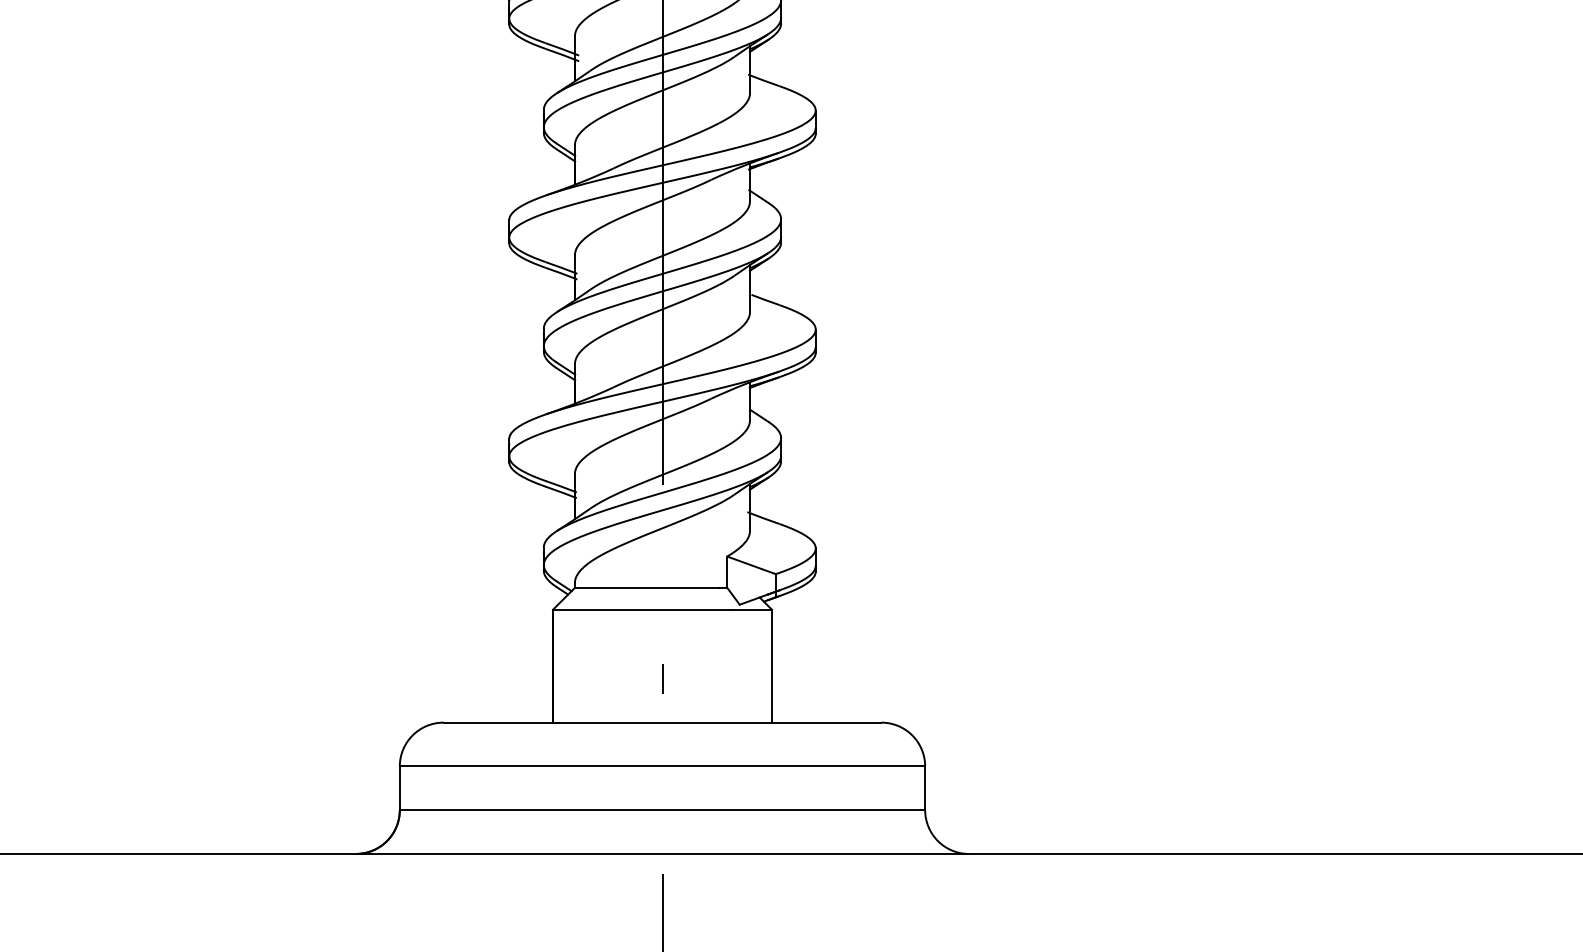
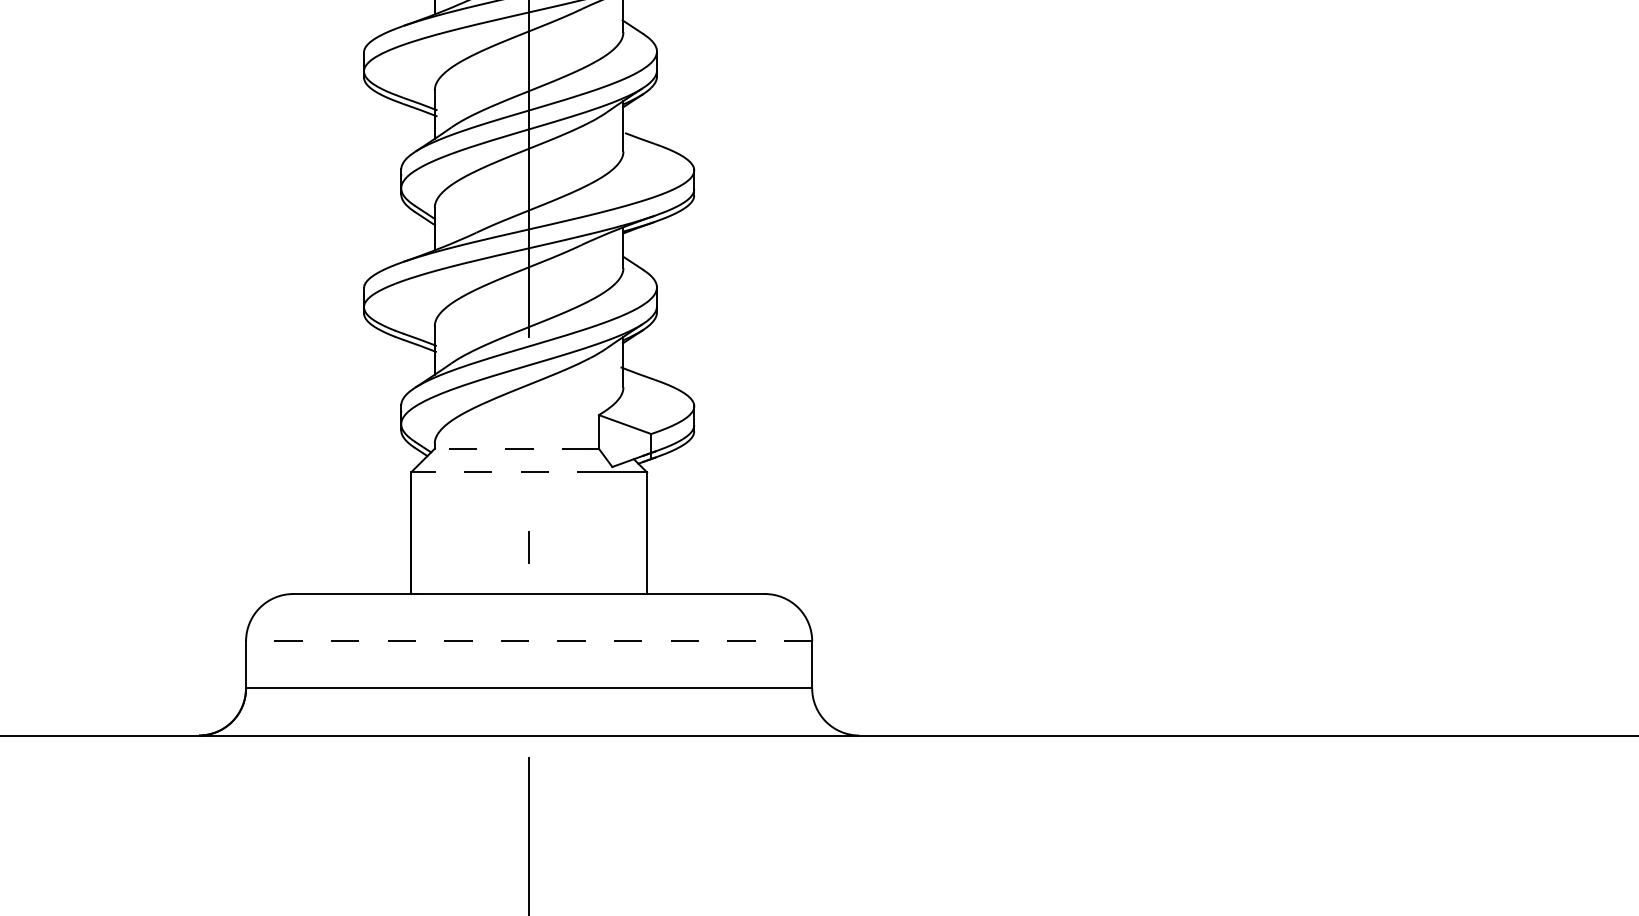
line: (646, 587) -> (511, 448), solid -> dashed
line: (642, 609) -> (507, 472), solid -> dashed
line: (662, 766) -> (529, 641), solid -> dashed

